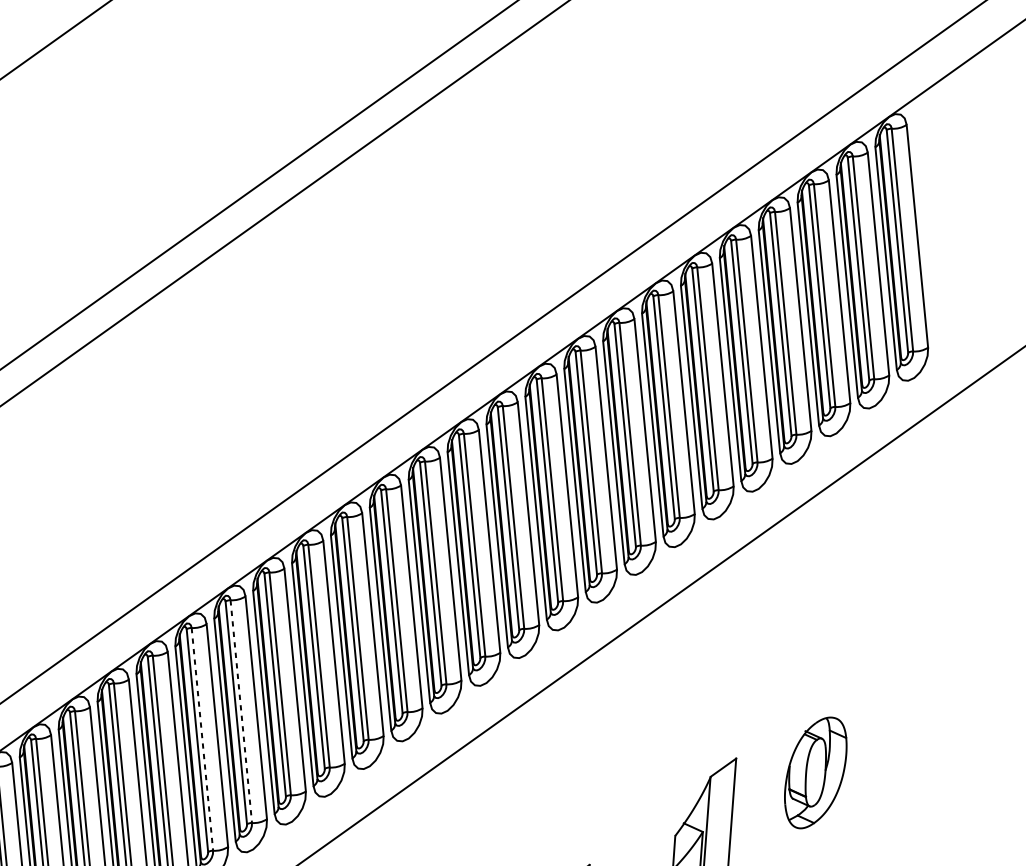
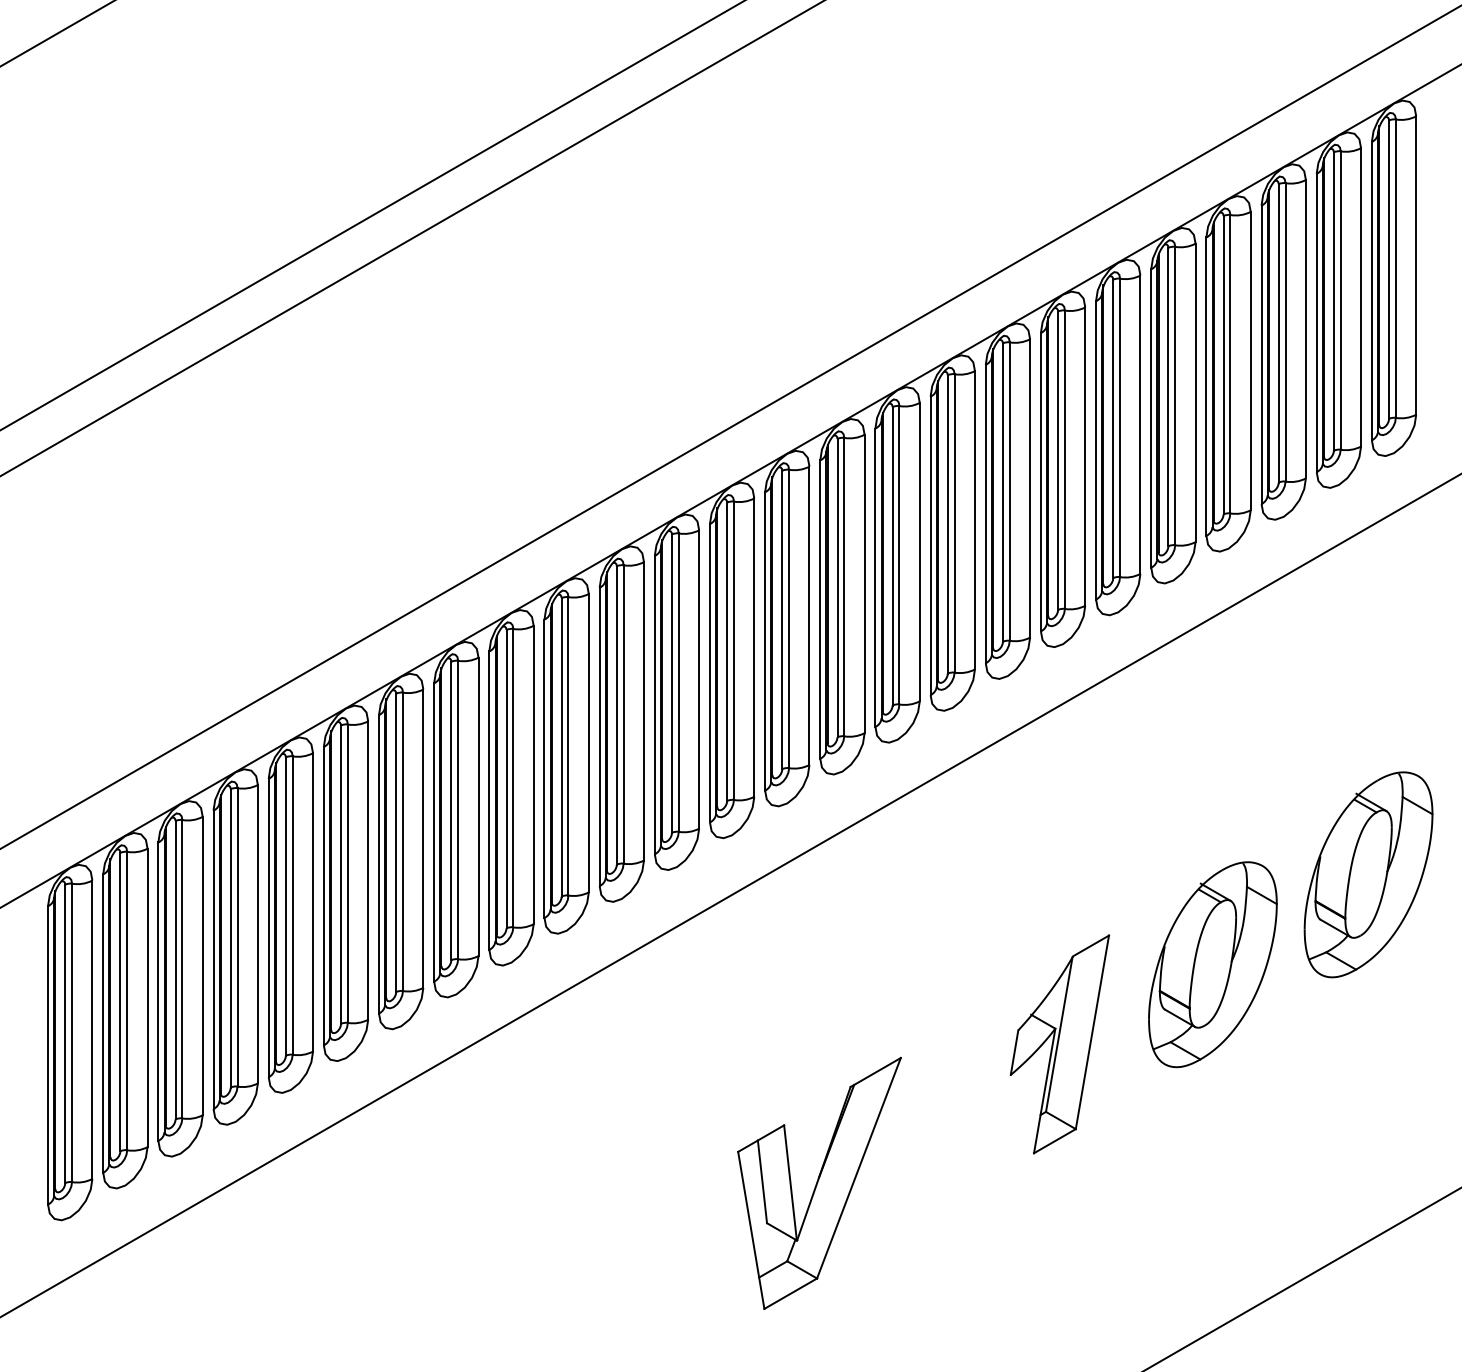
part: (925, 694) -> (1368, 874), added
line: (241, 711) -> (458, 810), dashed -> solid
line: (202, 739) -> (403, 842), dashed -> solid
part: (815, 772) -> (1212, 964), size x1.43

